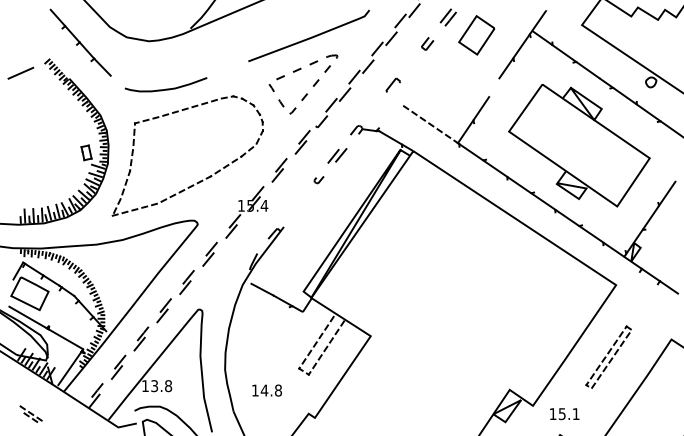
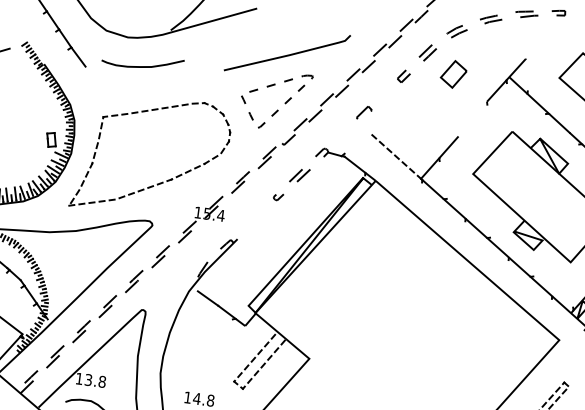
part: (476, 35) -> (453, 74), size x0.7
line: (506, 68) -> (478, 111), removed
curve: (165, 88) -> (141, 65), moved

